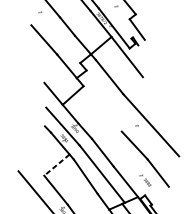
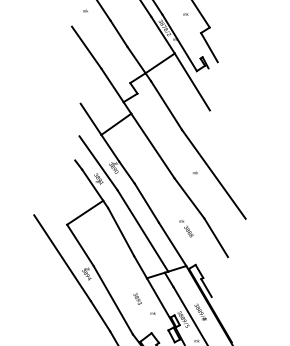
line: (102, 108) -> (152, 145), added
line: (57, 164) -> (85, 212), dashed -> solid
text: (145, 180) -> (186, 228), moved

